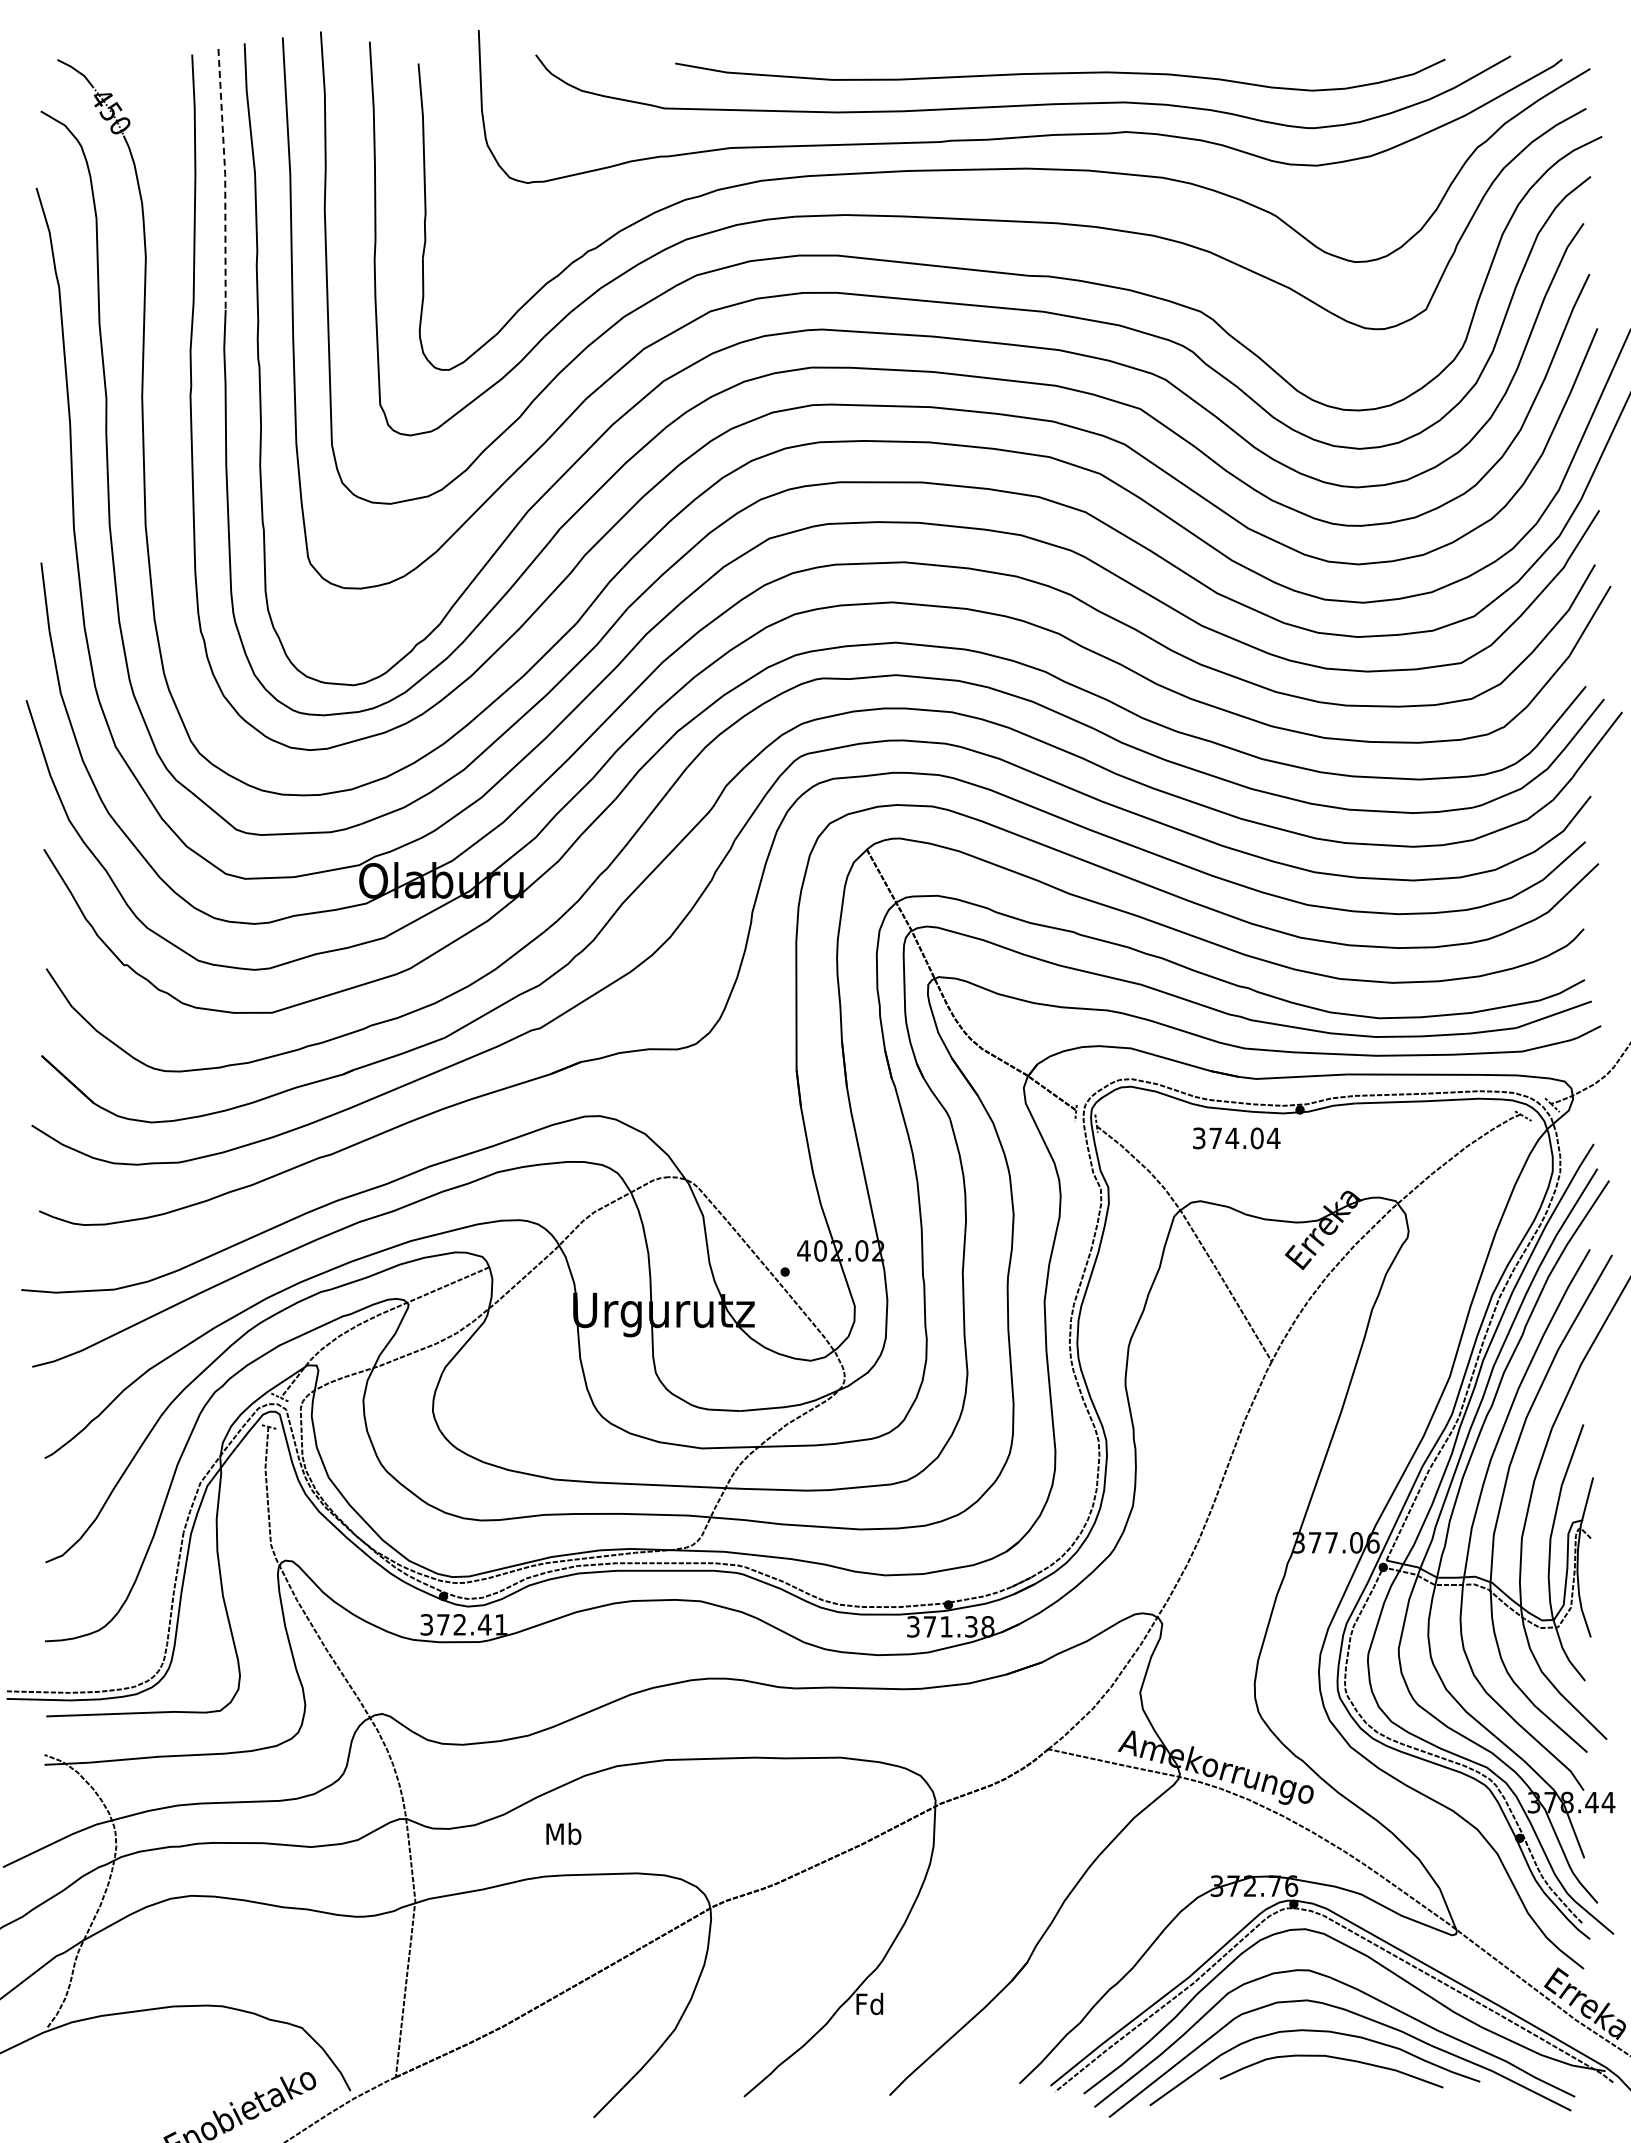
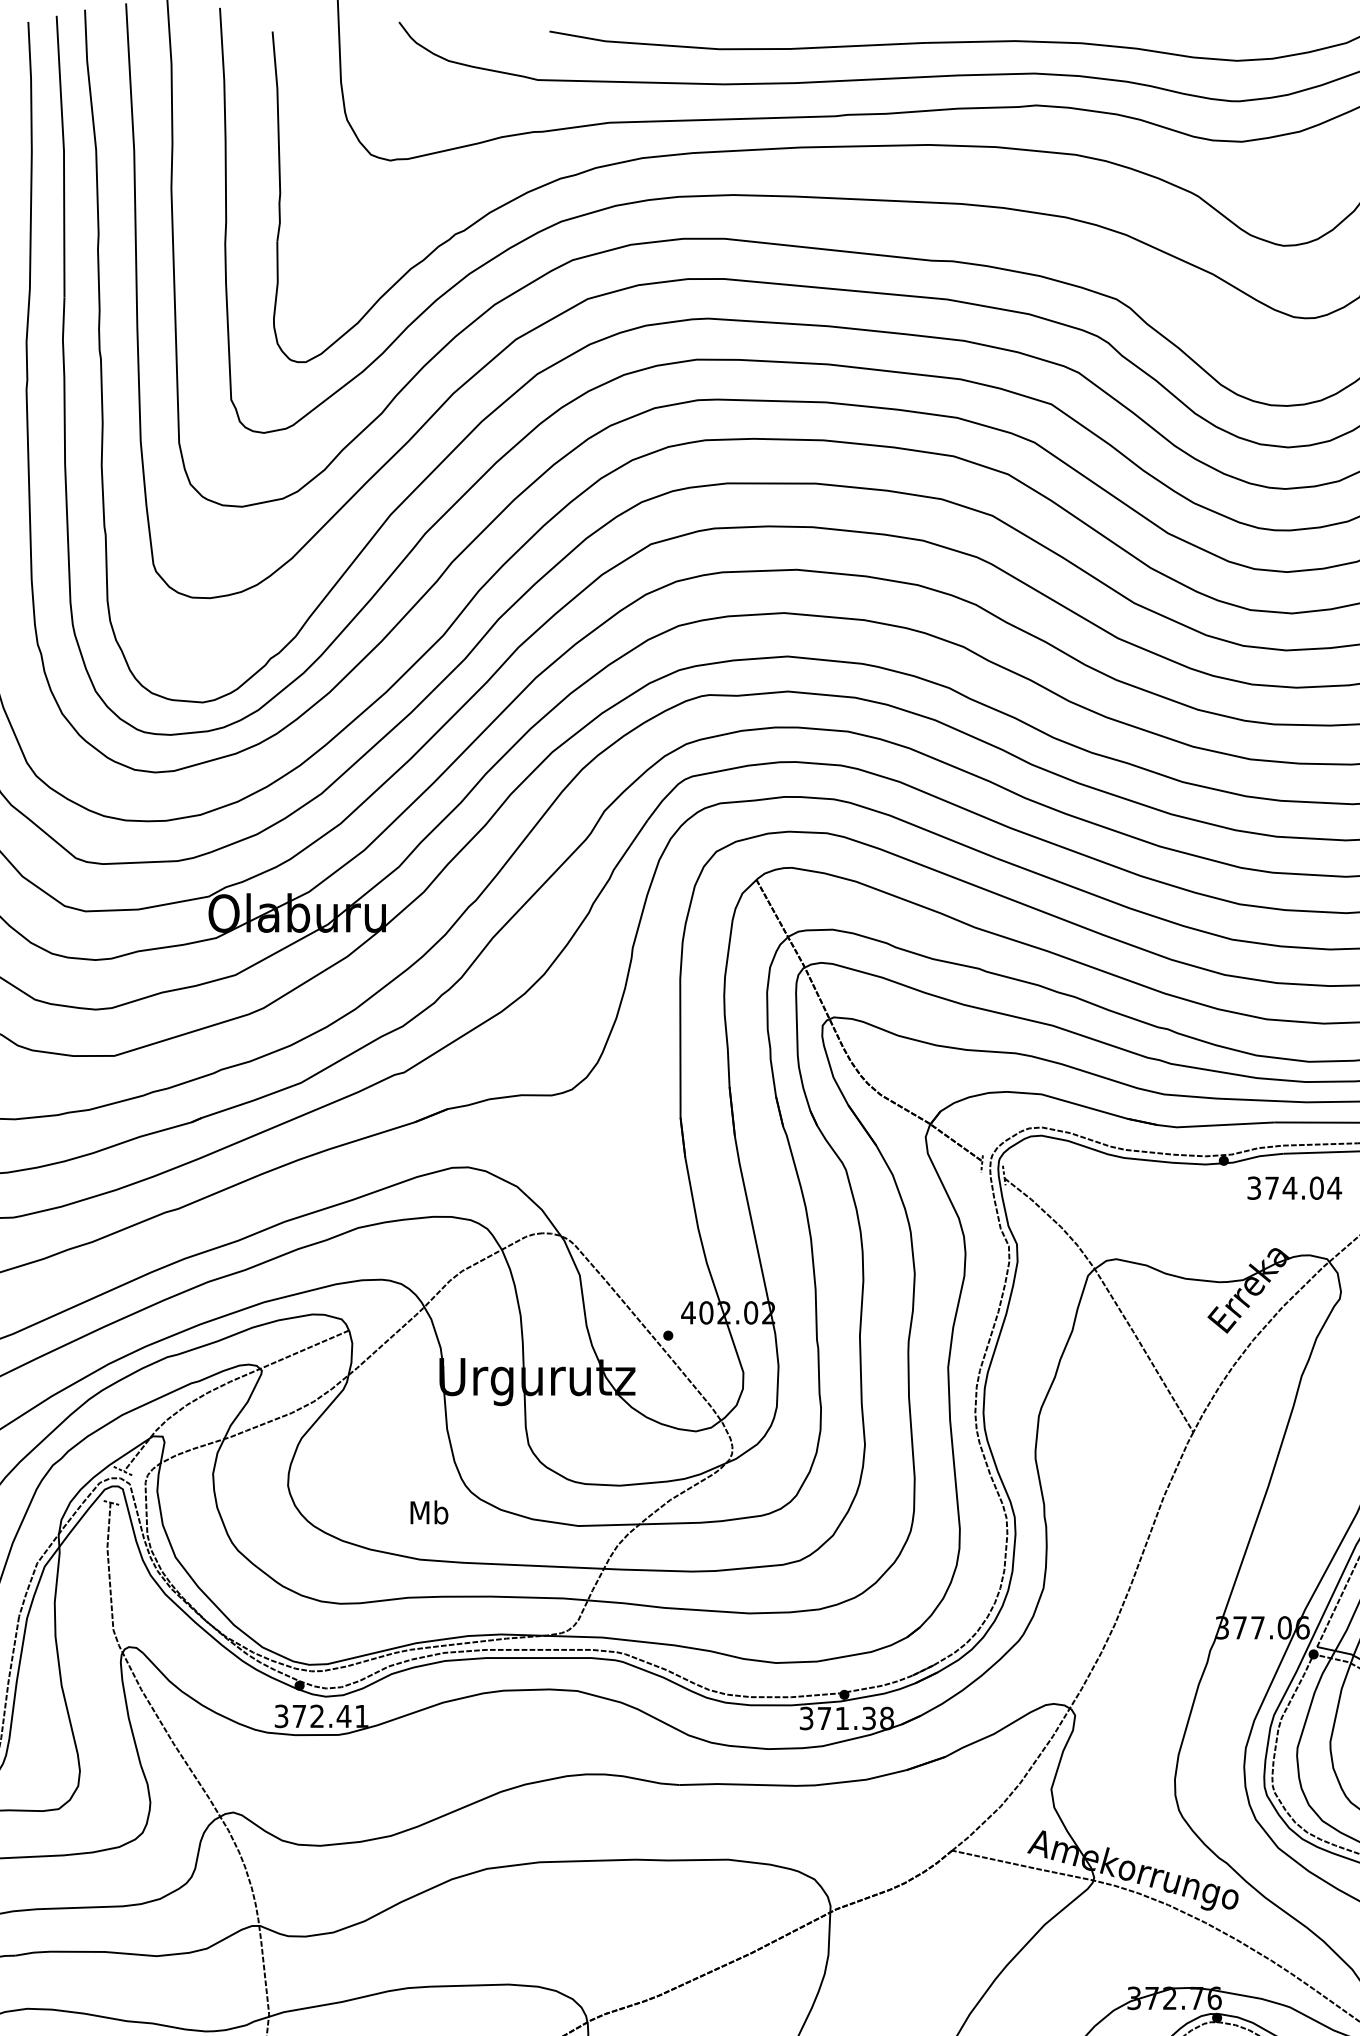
line: (225, 179) -> (64, 156), dashed -> solid
text: (1236, 1138) -> (1294, 1188), moved
text: (563, 1833) -> (429, 1512), moved

